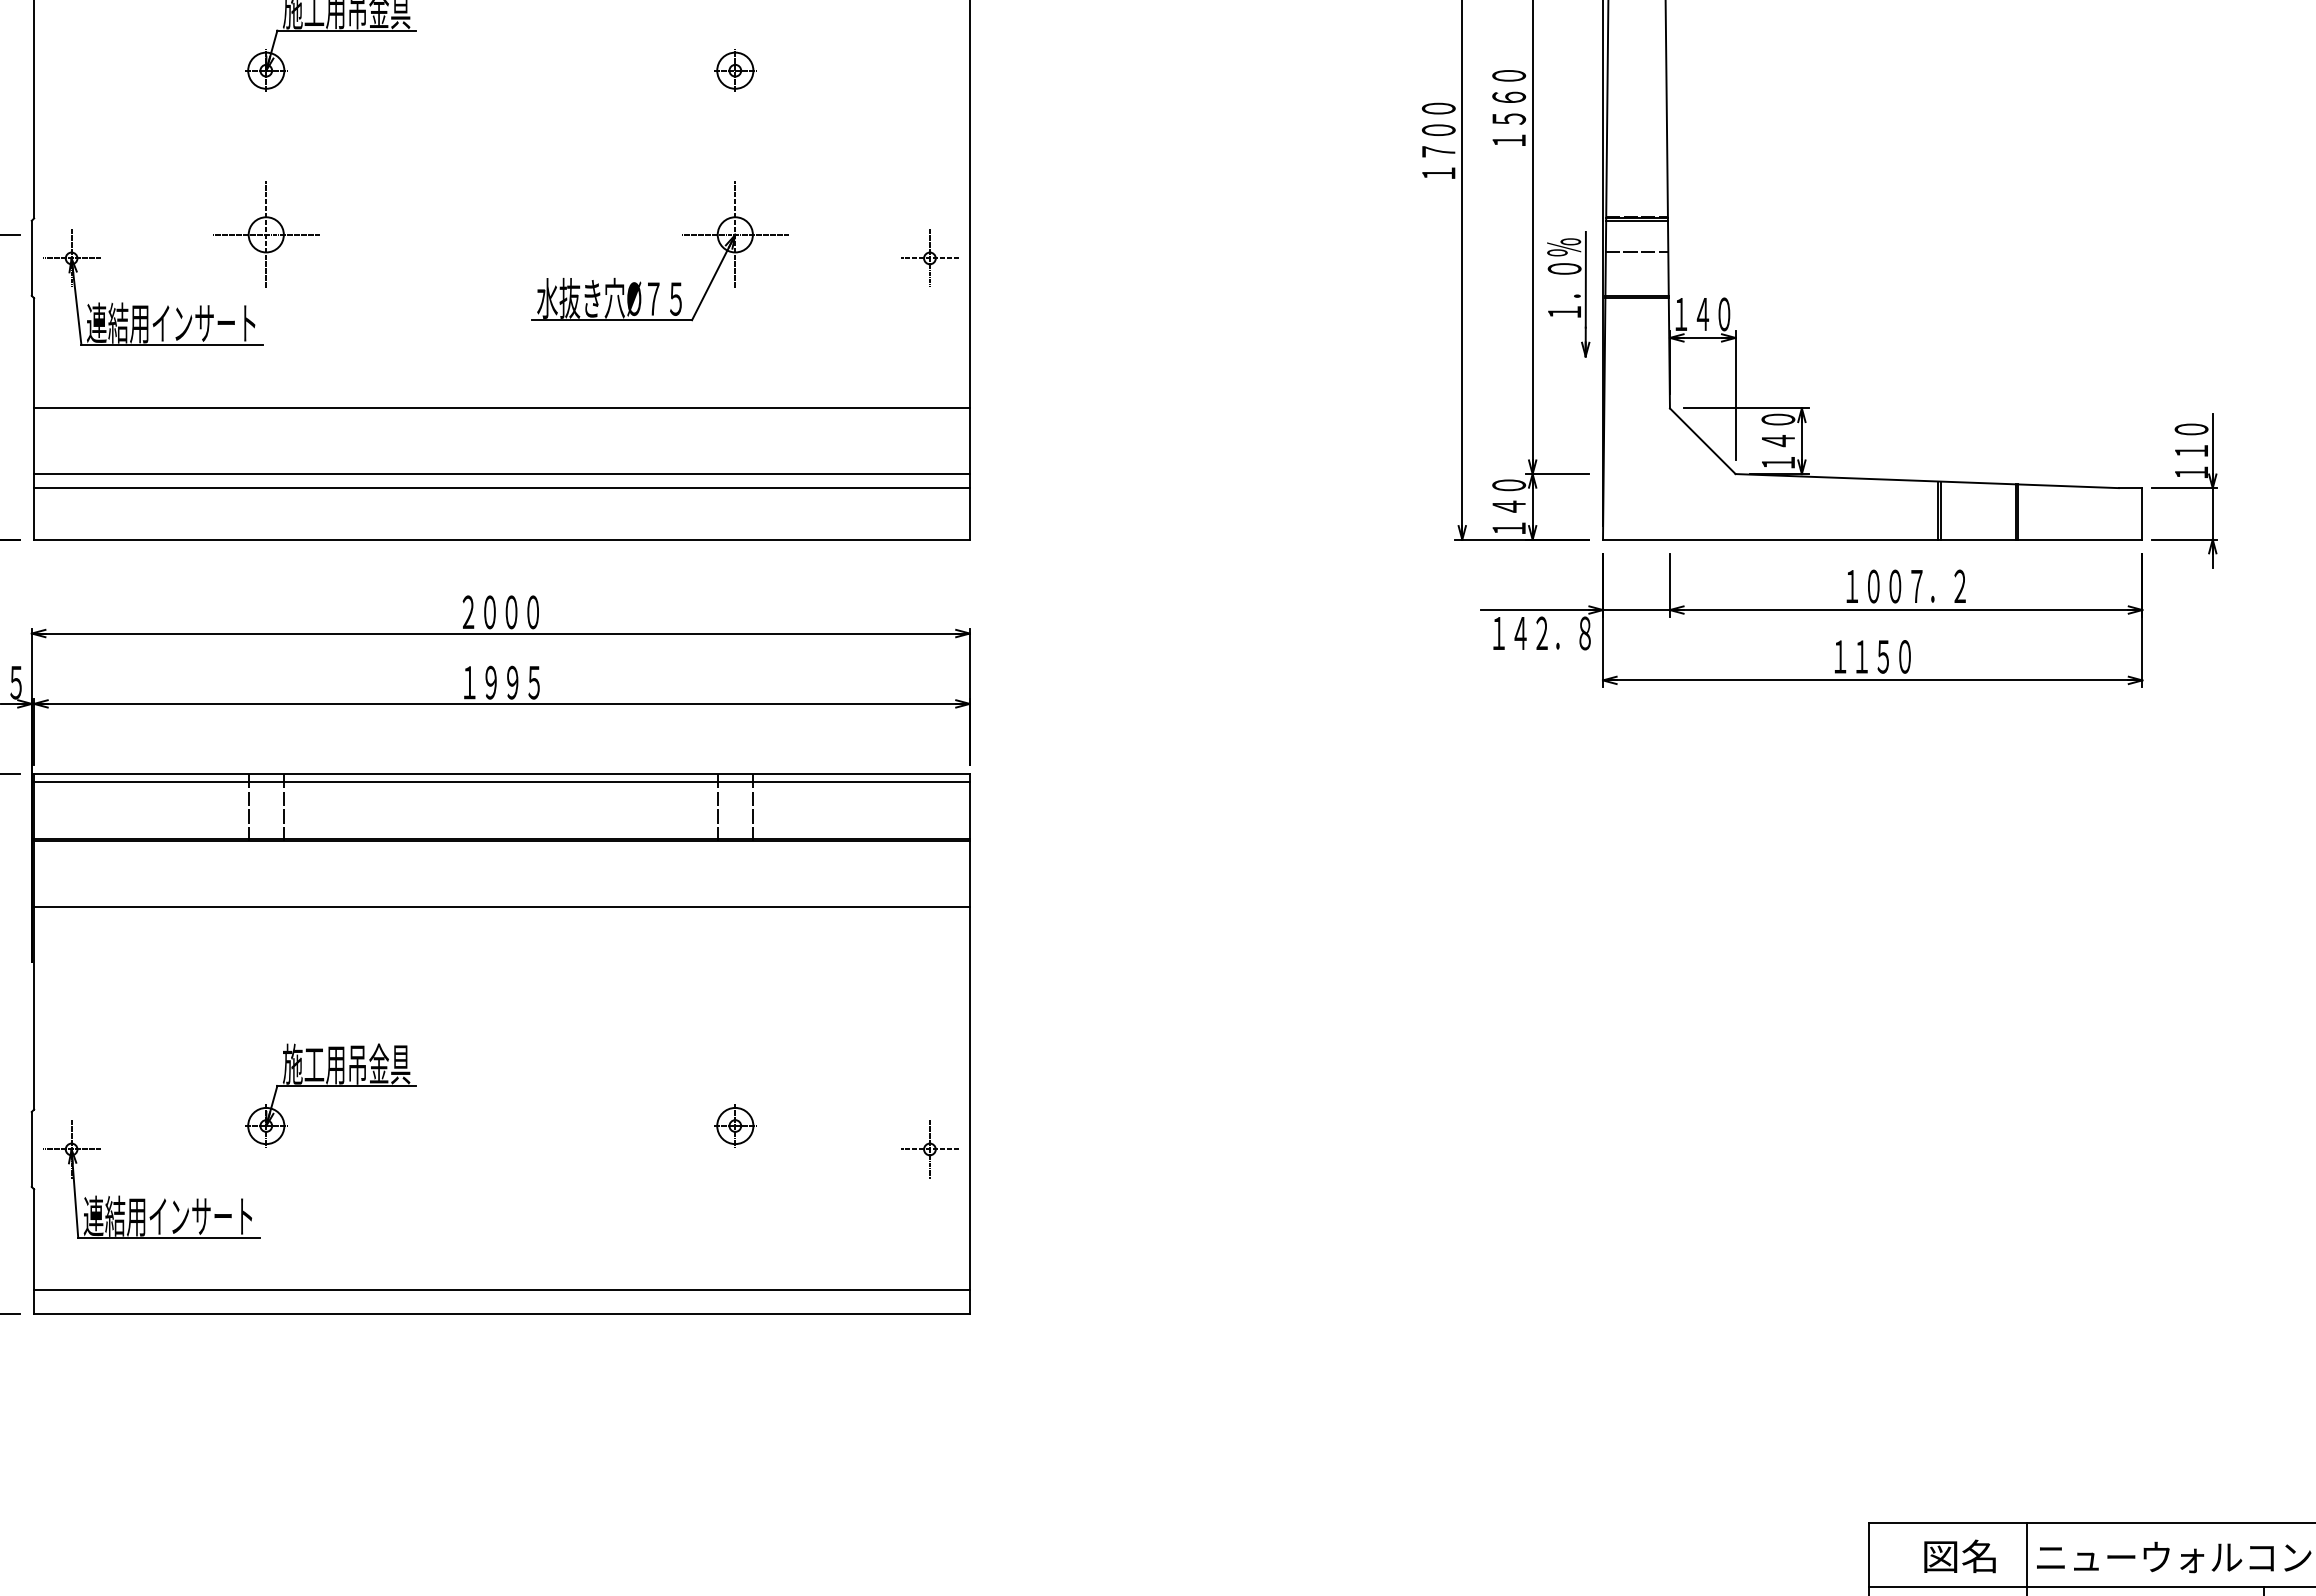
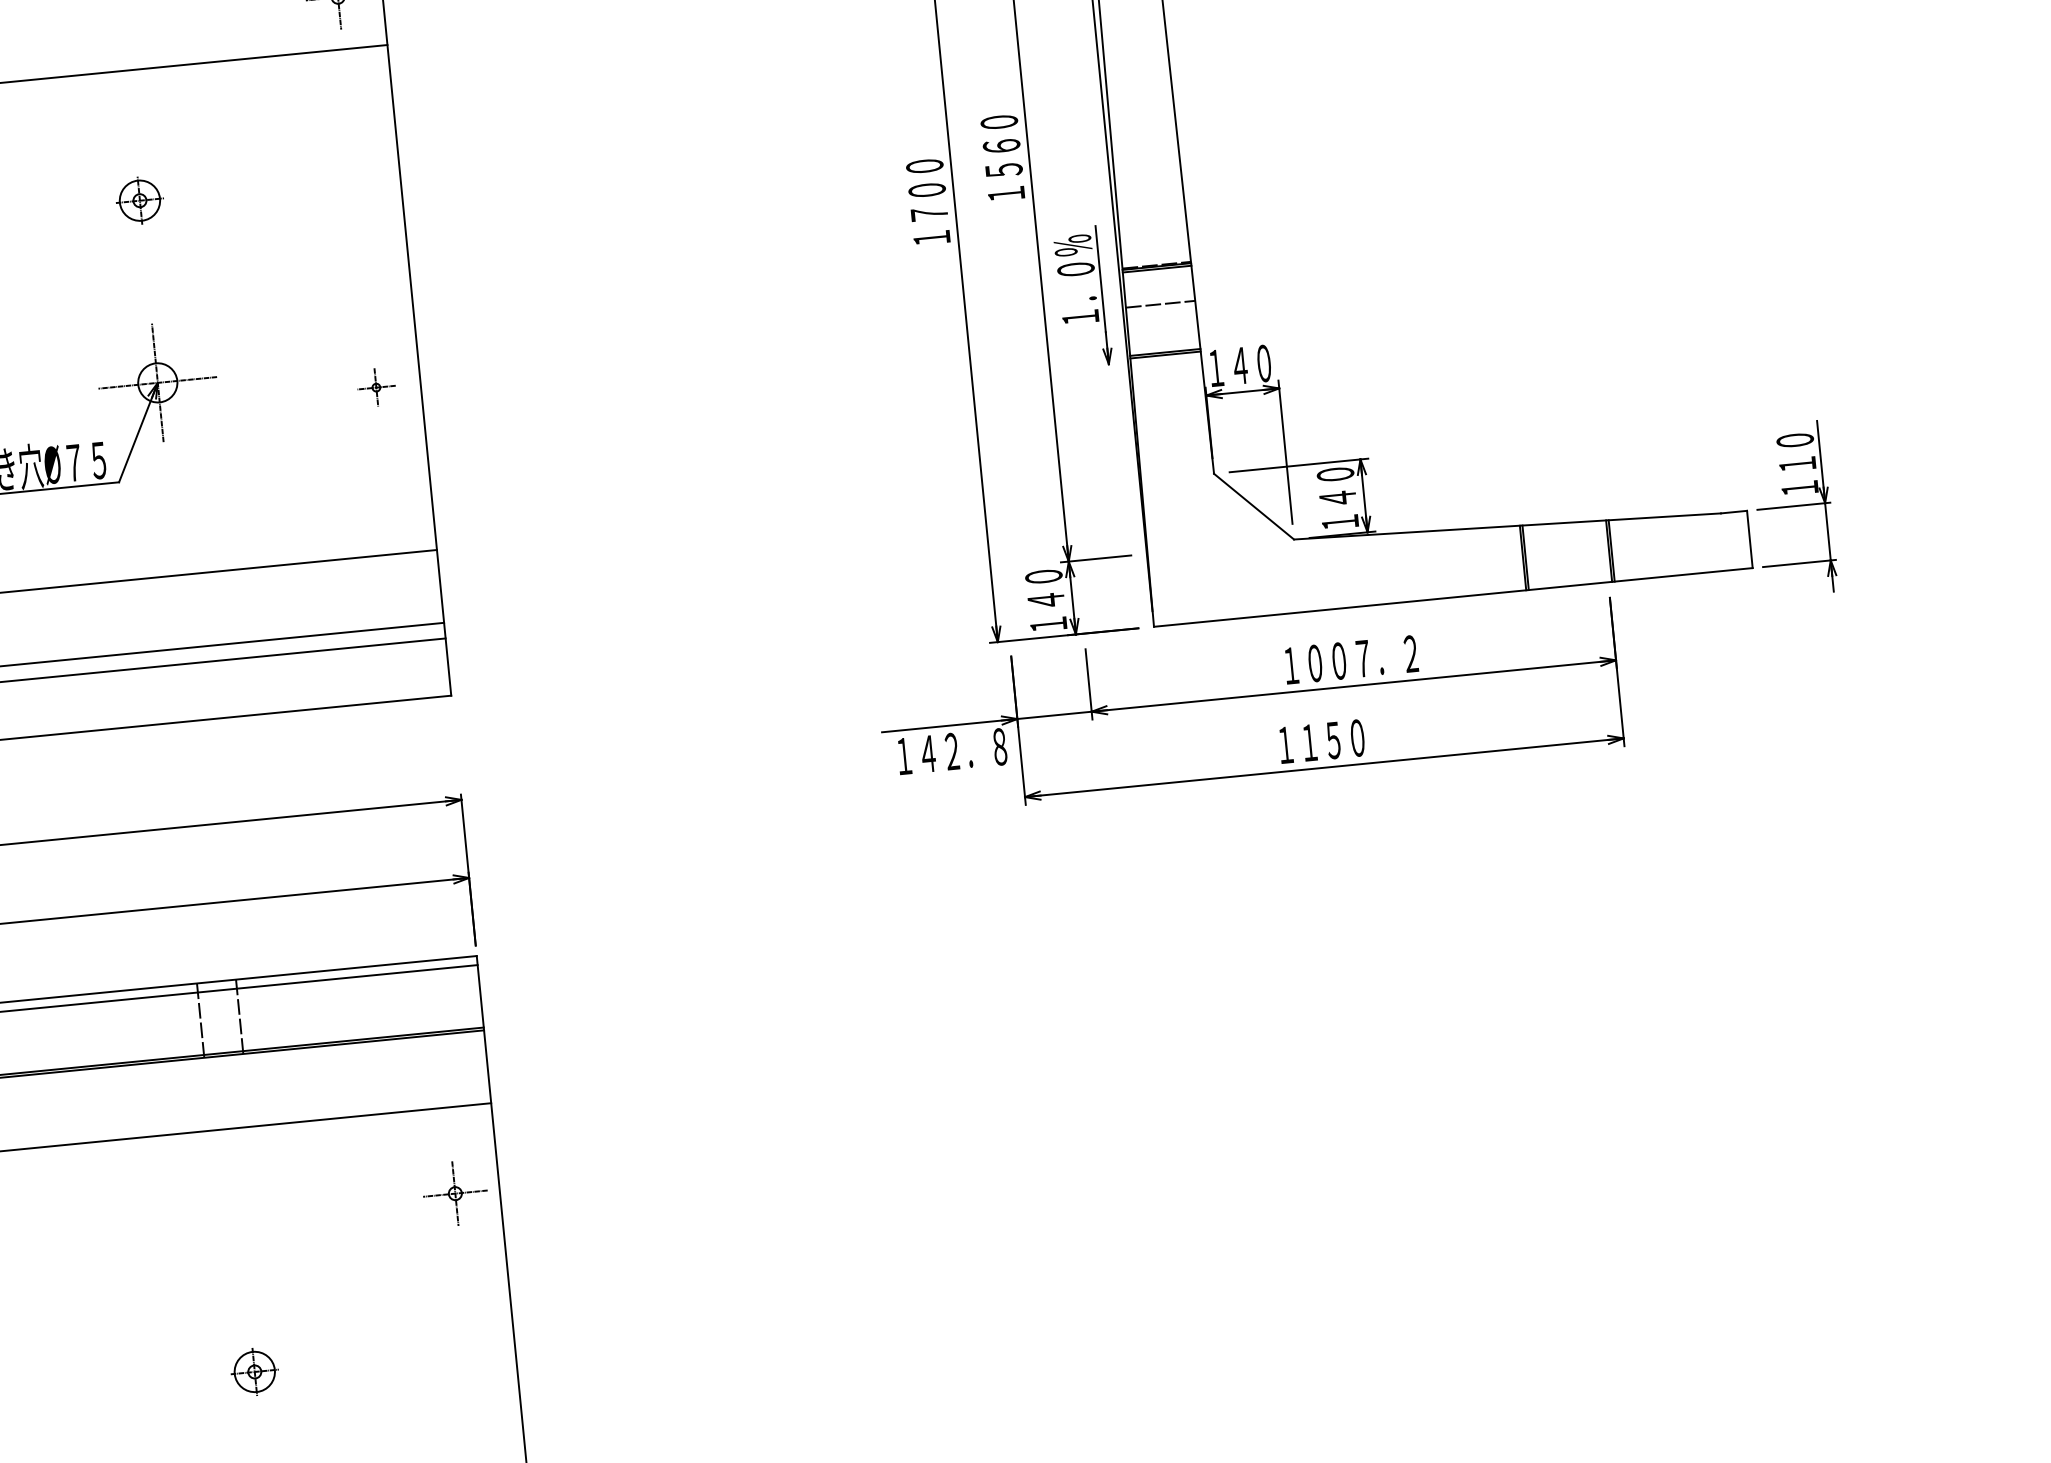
part: (929, 257) -> (375, 386), size x0.6
part: (1574, 295) -> (1089, 297), moved
part: (1811, 620) -> (1249, 707), moved
part: (929, 1149) -> (454, 1193), moved

